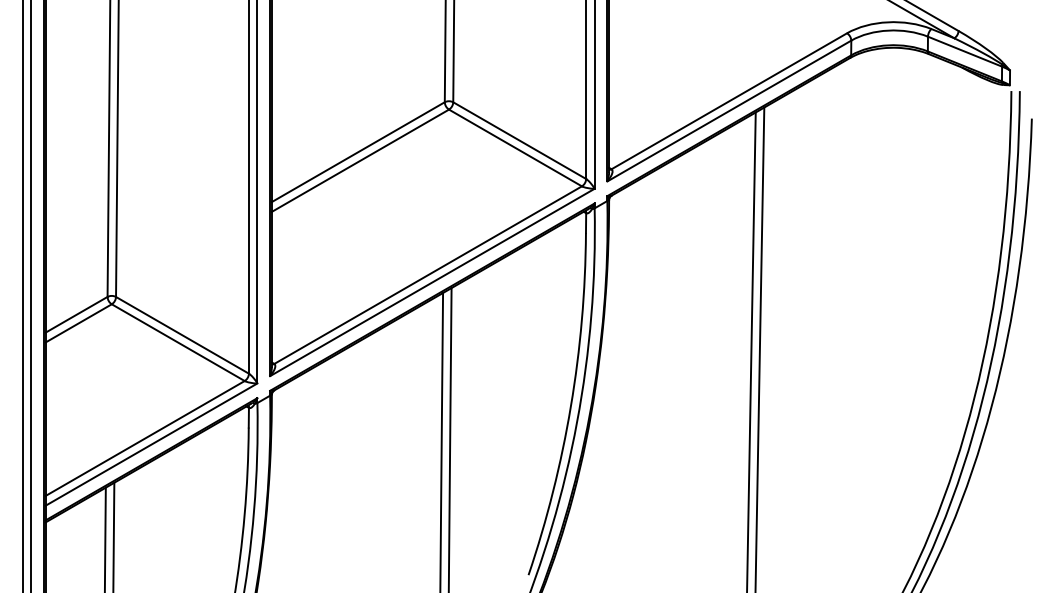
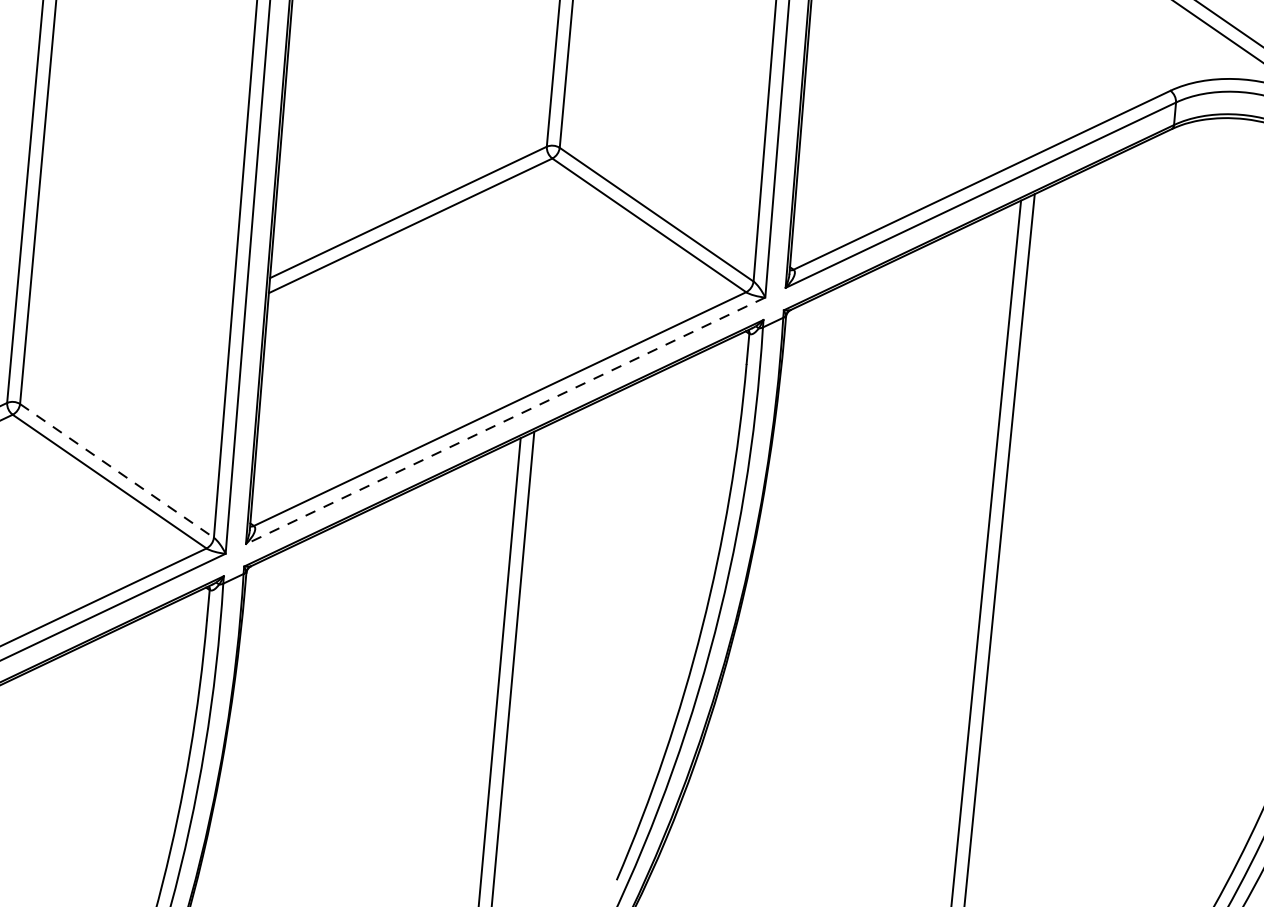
line: (431, 282) -> (504, 420), solid -> dashed
line: (182, 335) -> (116, 471), solid -> dashed

